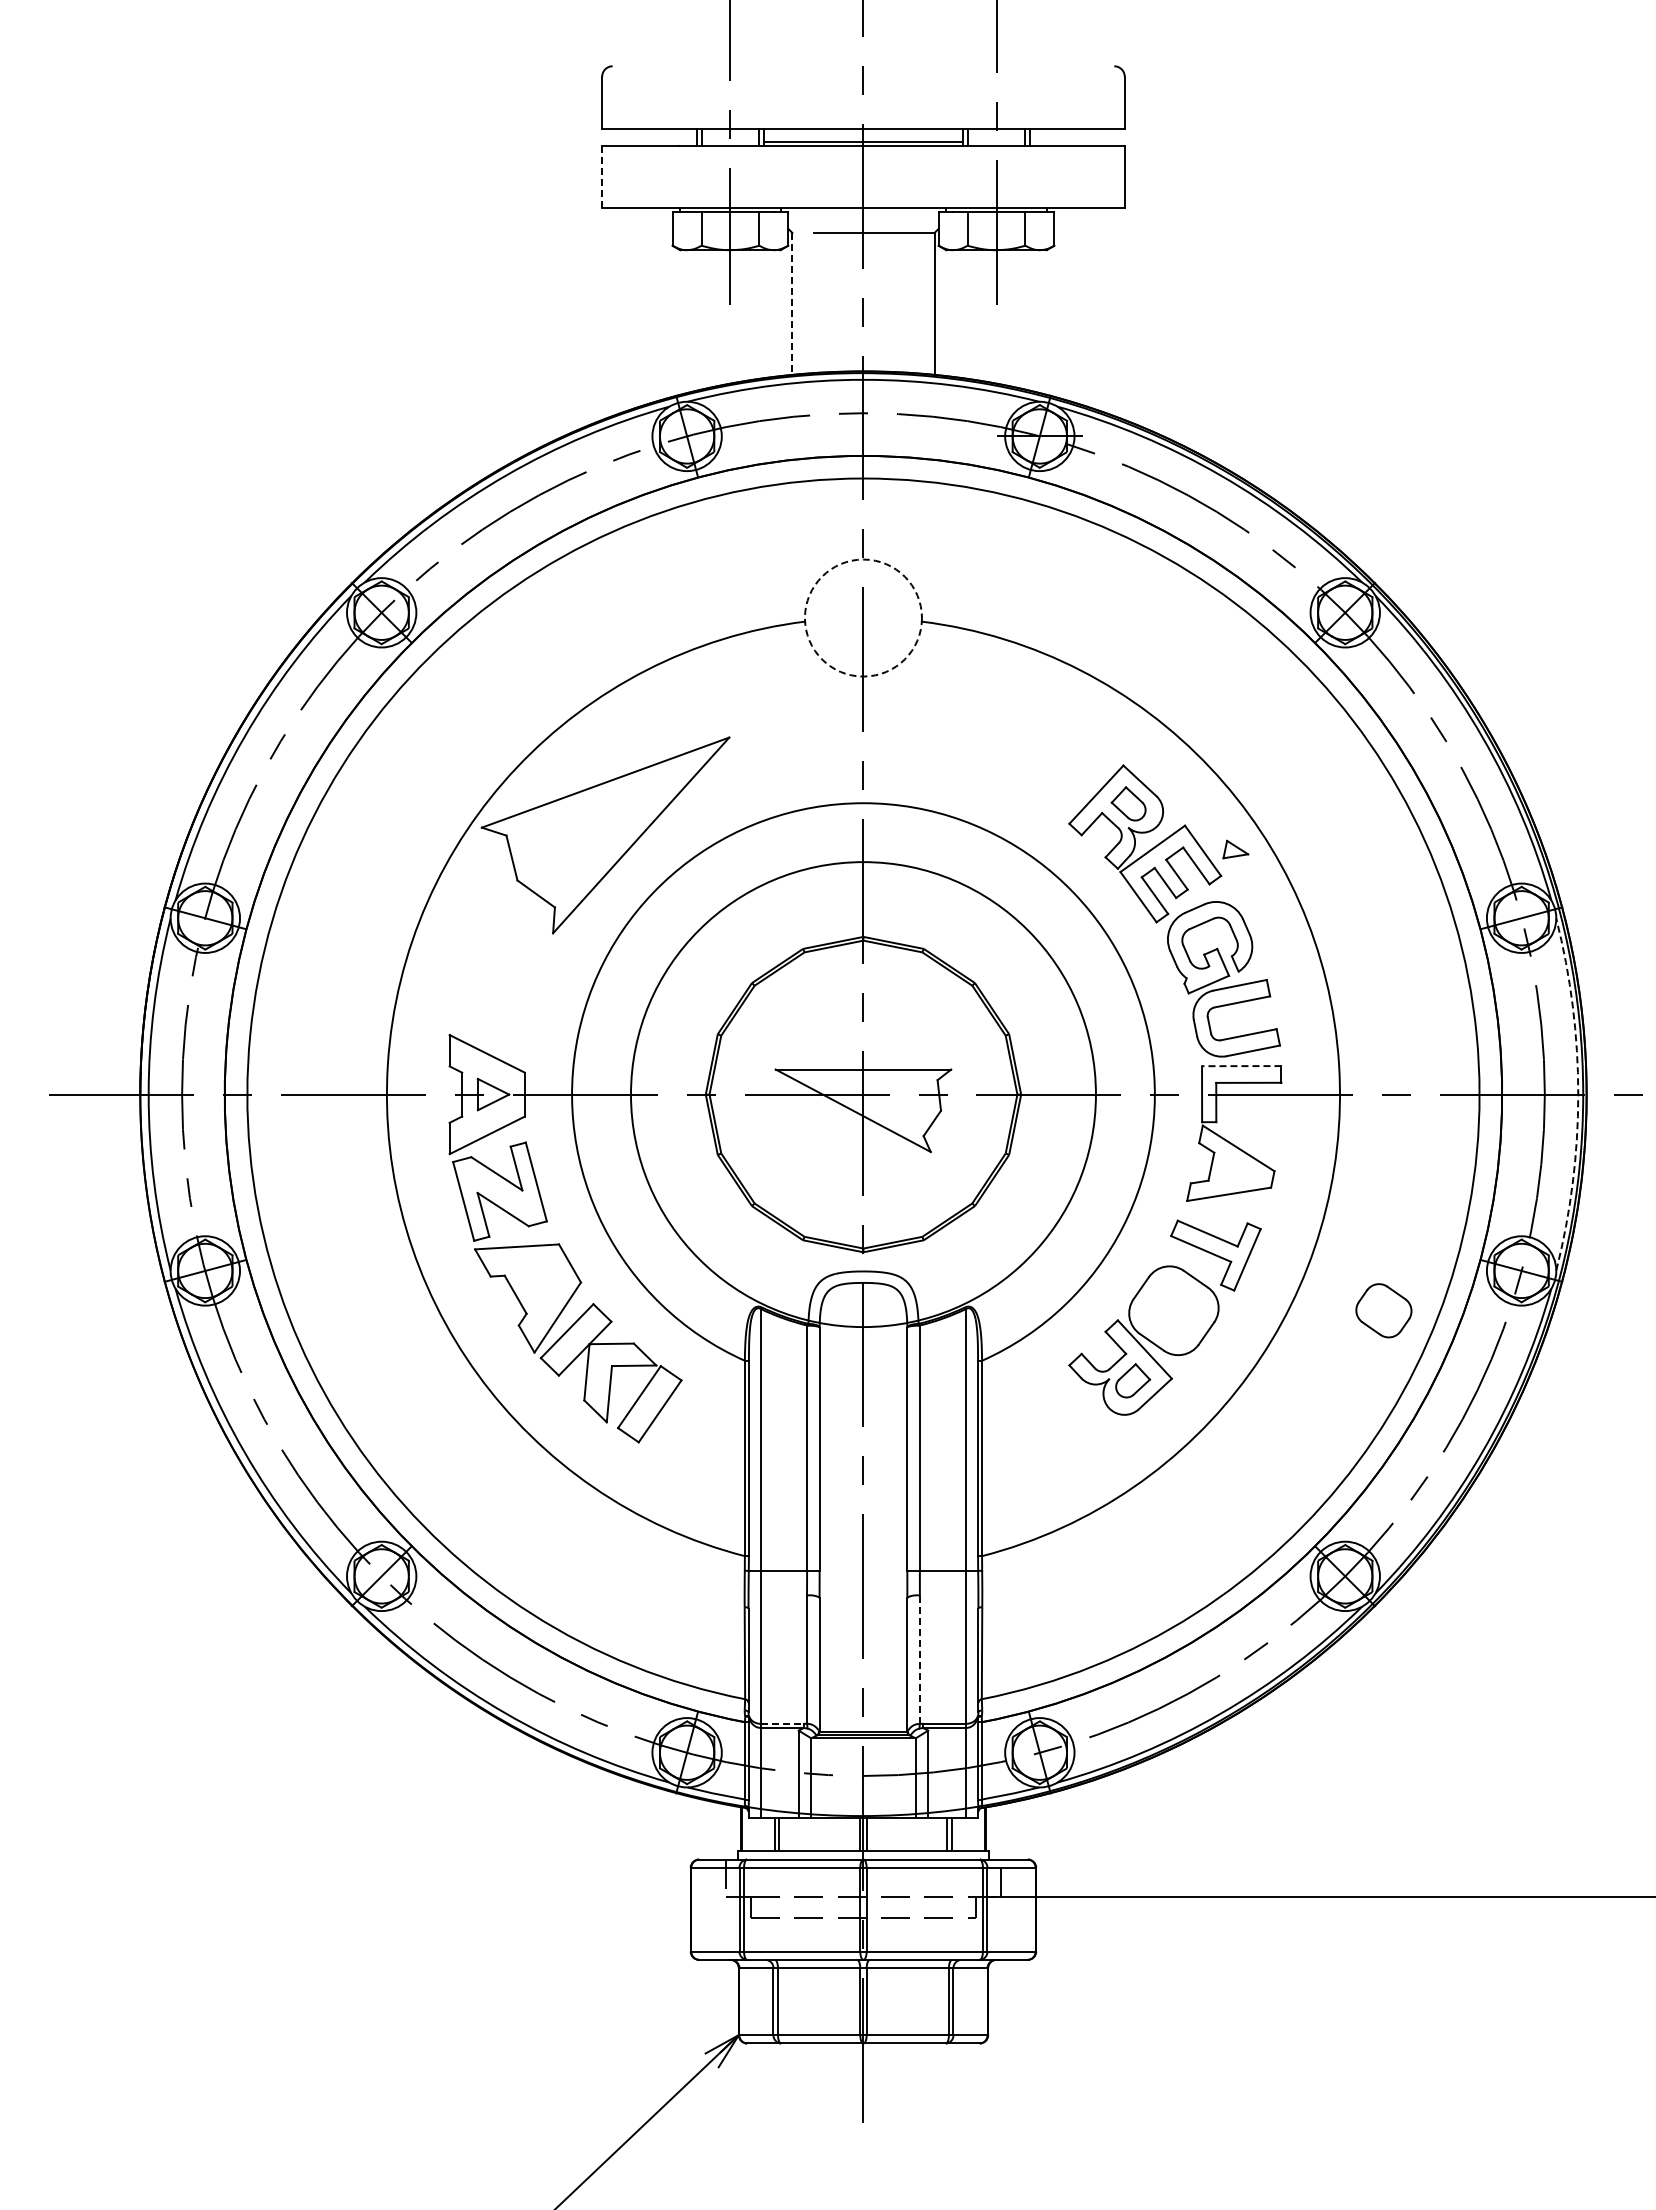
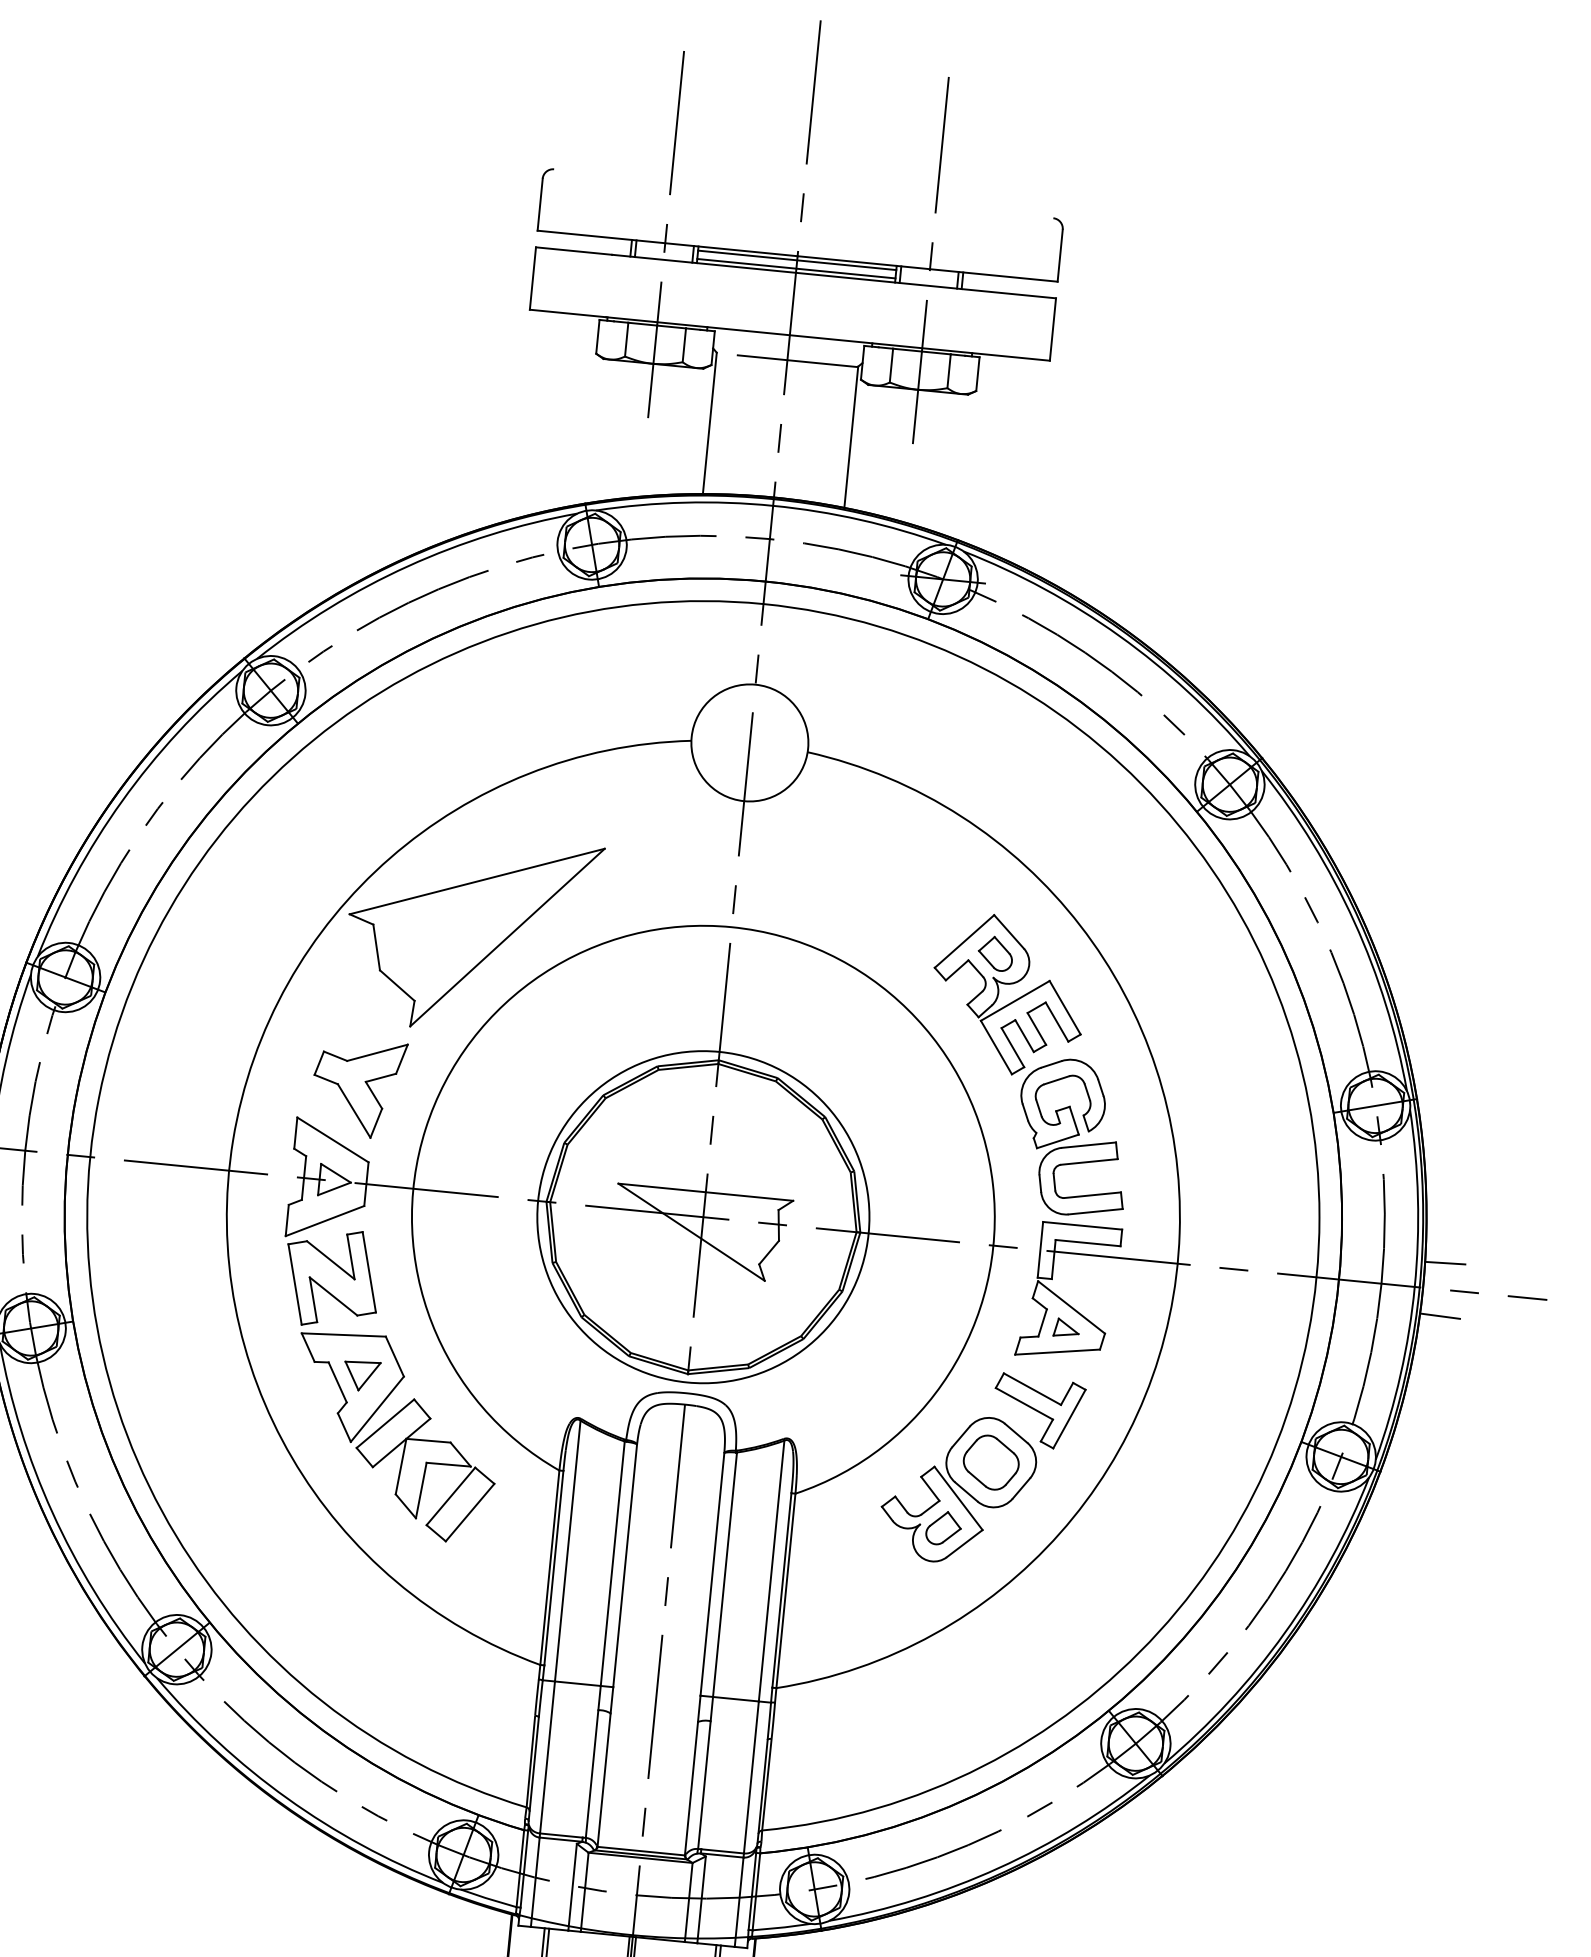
line: (863, 133) -> (797, 260), added
line: (602, 177) -> (533, 279), dashed -> solid
line: (792, 304) -> (709, 423), dashed -> solid
circle: (862, 617) -> (748, 742), dashed -> solid
part: (1235, 849) -> (1066, 1328), moved
part: (507, 999) -> (358, 1087), added
line: (1241, 1066) -> (1082, 1226), dashed -> solid
line: (1606, 1067) -> (1445, 1262), added
circle: (863, 1094) -> (703, 1217), size x0.71
arc: (1578, 1094) -> (1415, 1286), dashed -> solid
line: (1606, 1120) -> (1440, 1315), added
part: (538, 1285) -> (361, 1375), added
part: (1383, 1310) -> (990, 1462), moved
line: (919, 1660) -> (703, 1785), dashed -> solid
line: (782, 1723) -> (561, 1835), dashed -> solid

